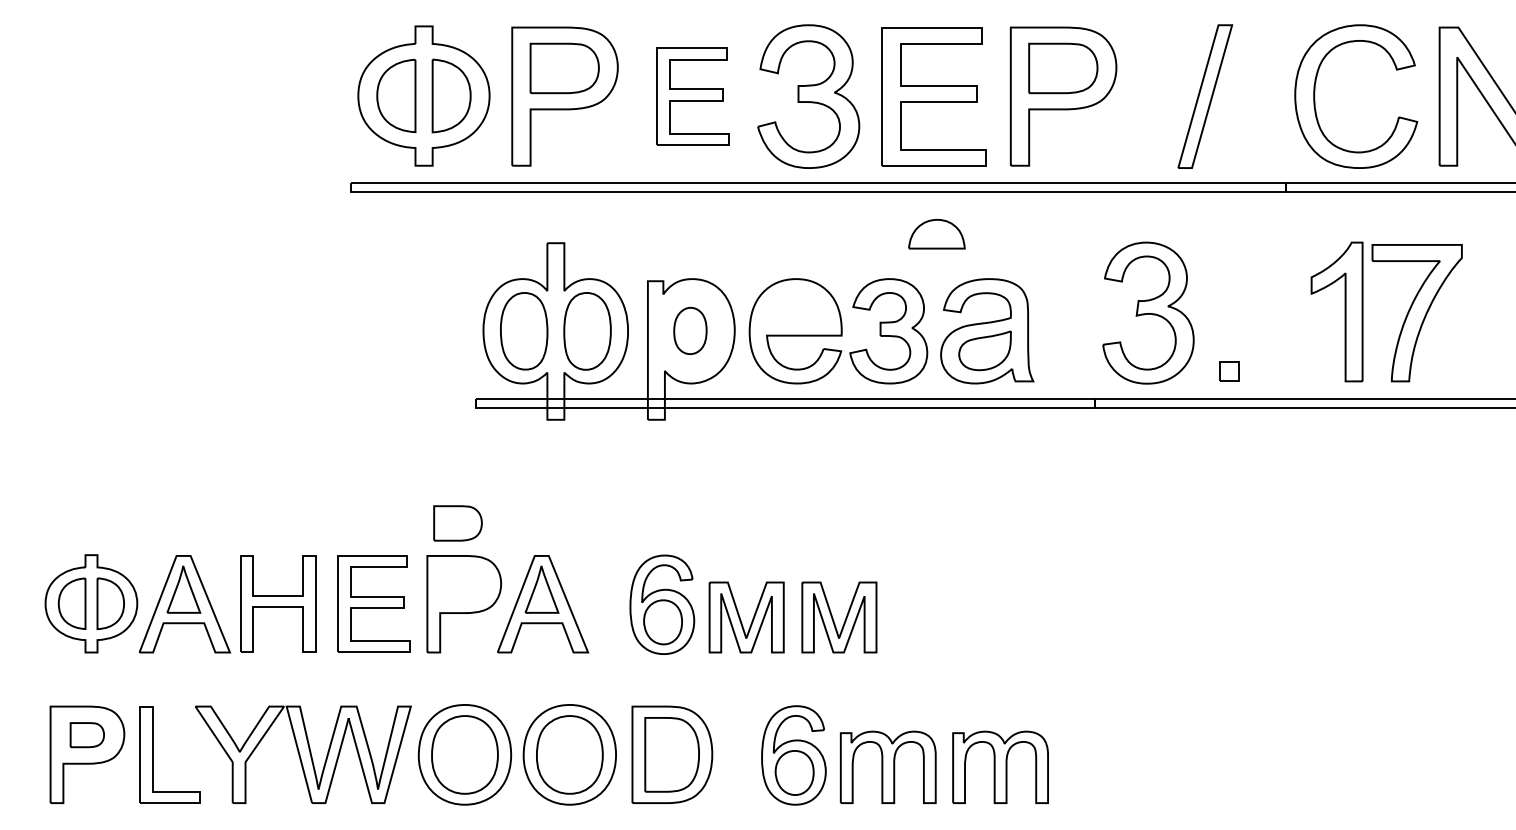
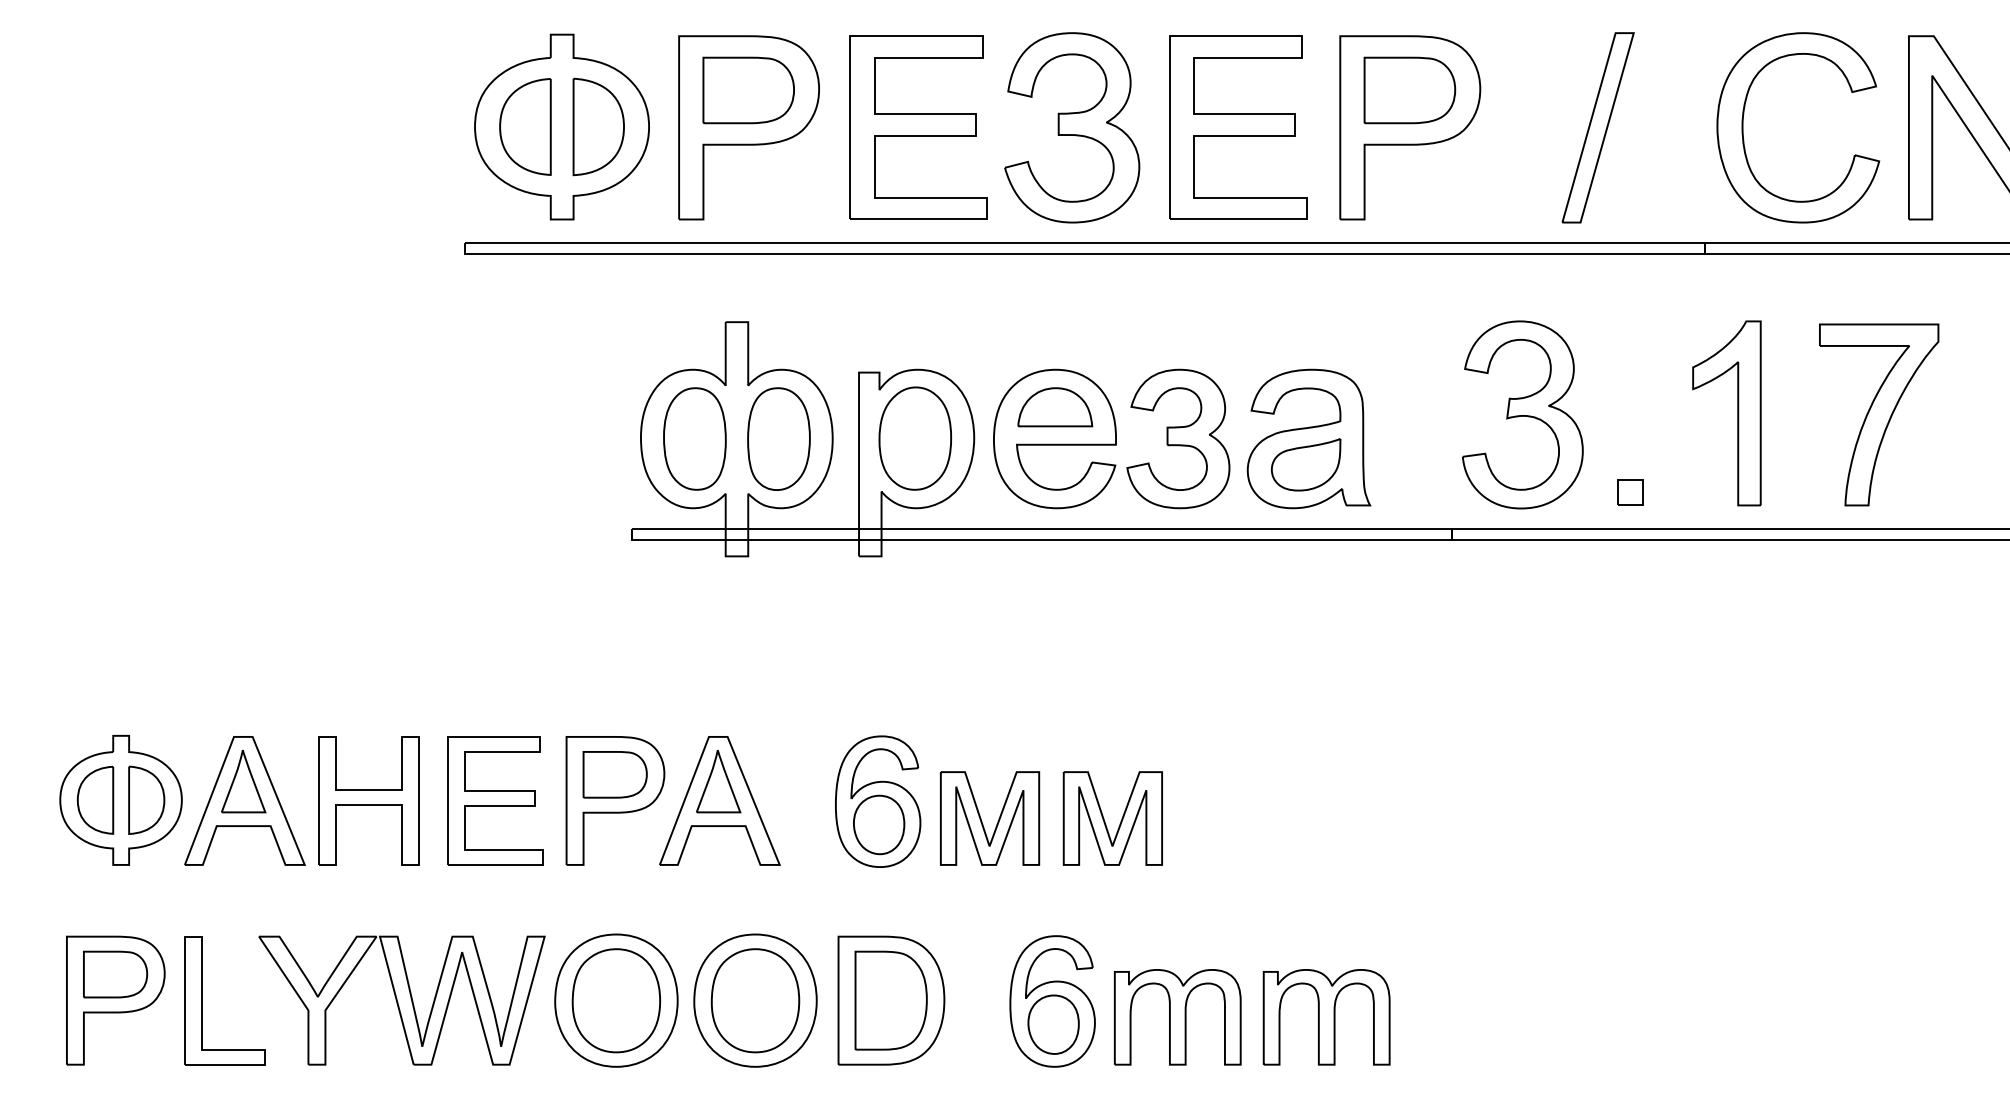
part: (692, 96) -> (918, 127), size x1.43
part: (937, 234) -> (1055, 407), moved
part: (1345, 312) -> (1737, 413), moved
part: (690, 330) -> (915, 438), size x1.67
part: (457, 523) -> (614, 774), moved
part: (87, 735) -> (115, 974), size x1.43

